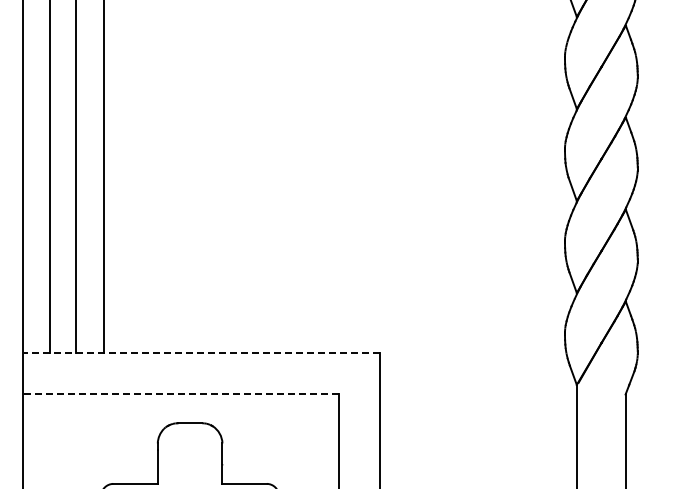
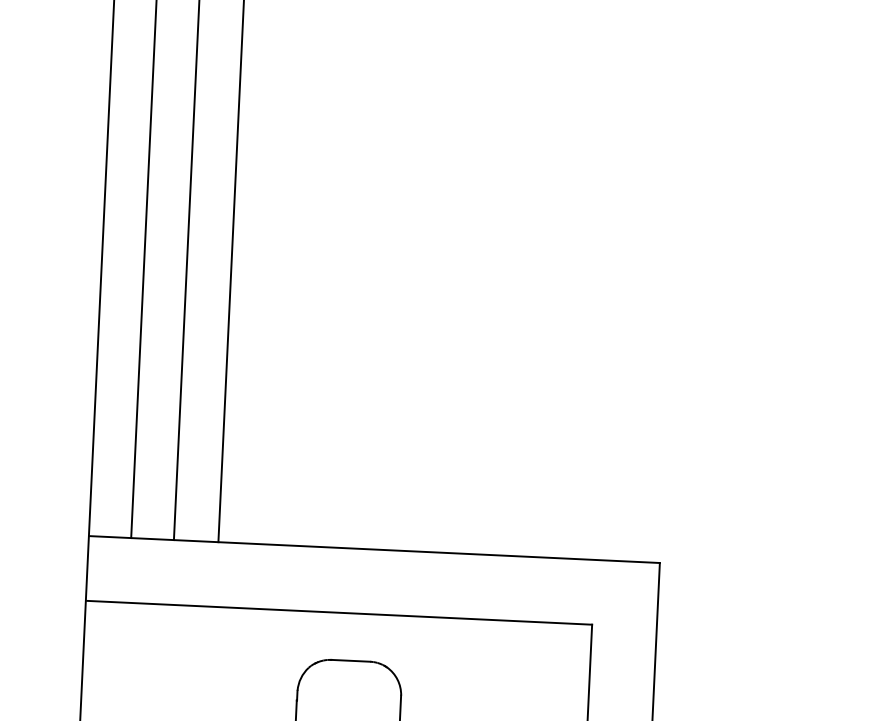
line: (201, 353) -> (374, 549), dashed -> solid
line: (181, 393) -> (339, 612), dashed -> solid

